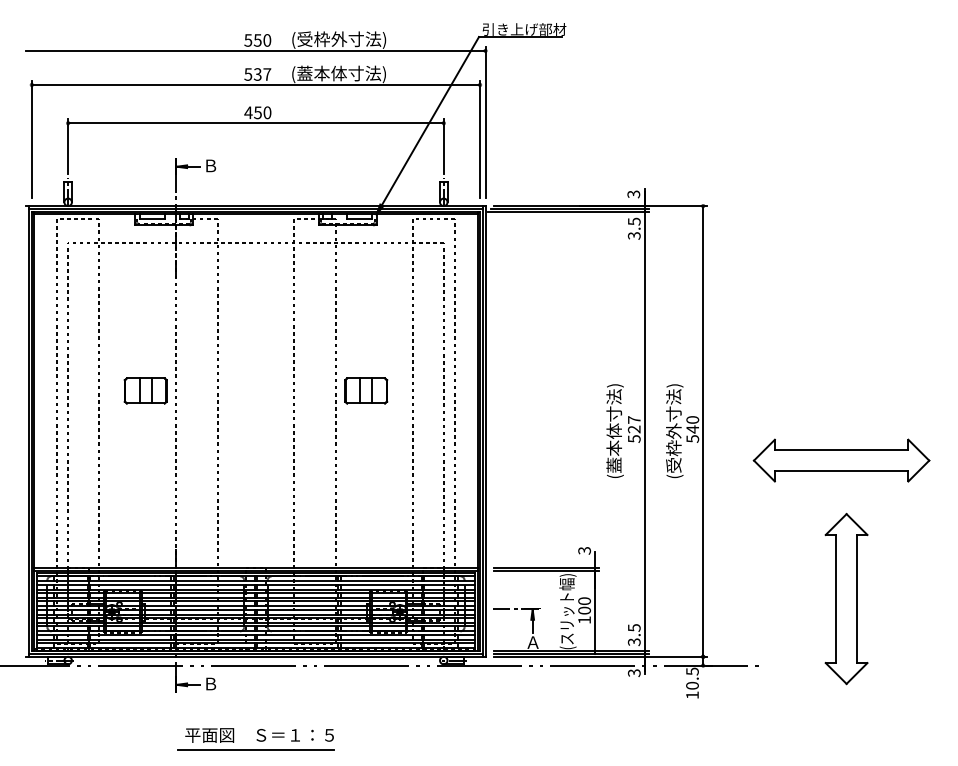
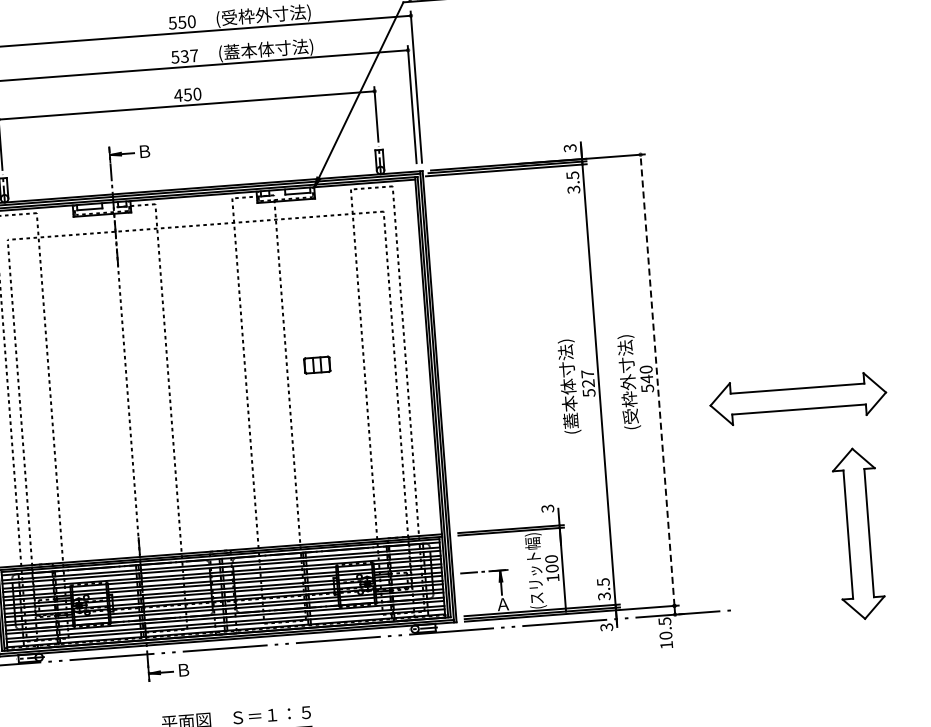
part: (145, 390) -> (96, 381), removed
part: (366, 390) -> (317, 364), size x0.6
line: (703, 430) -> (657, 379), solid -> dashed
part: (846, 599) -> (858, 534), moved

